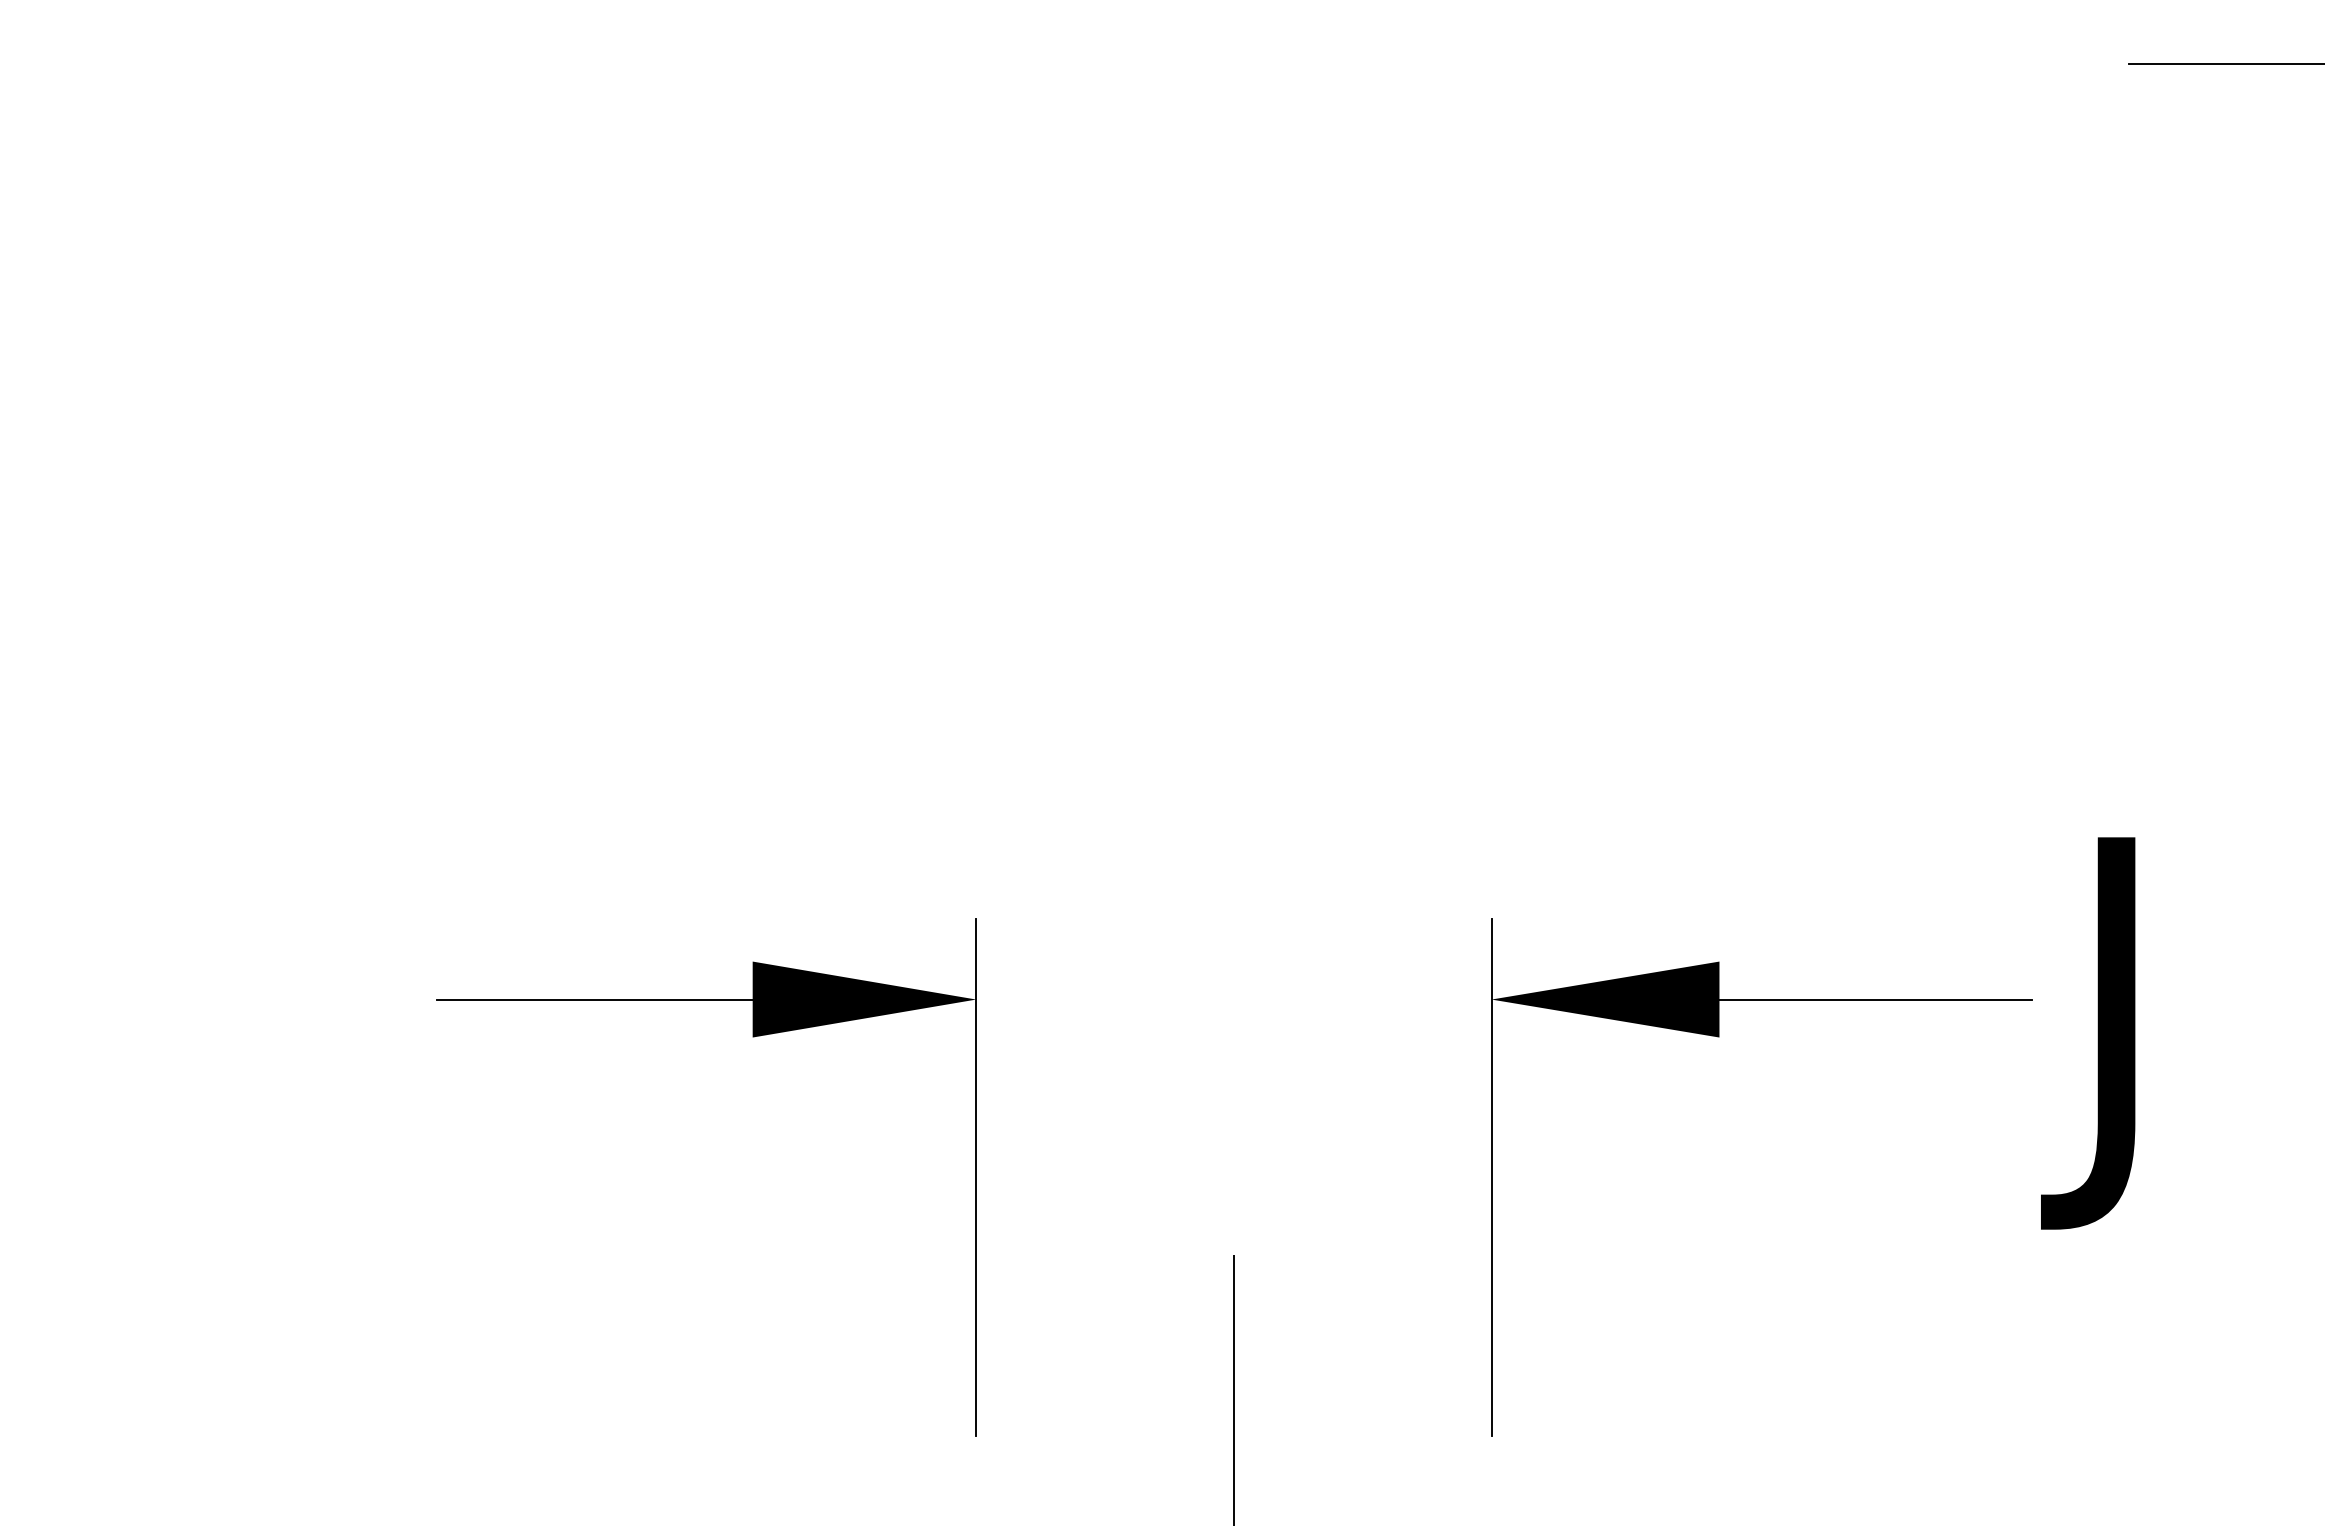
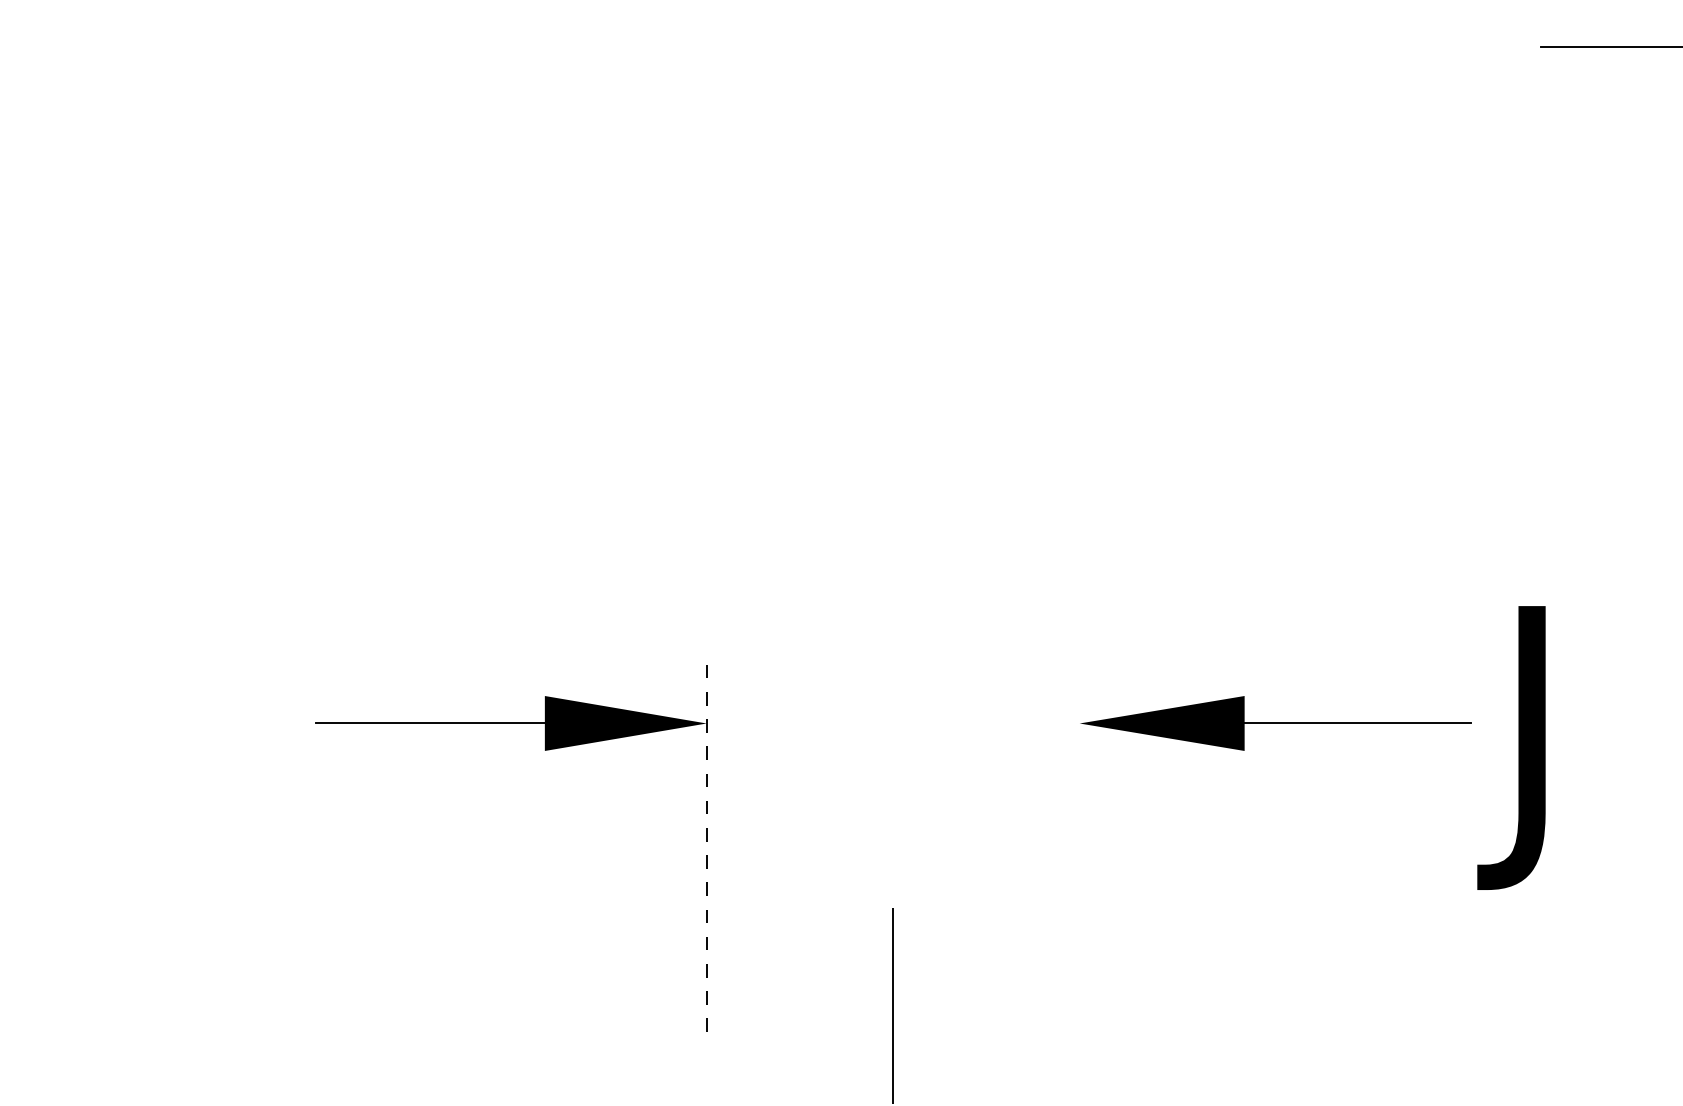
line: (976, 1177) -> (706, 852), solid -> dashed
line: (1491, 1177) -> (1079, 852), removed

